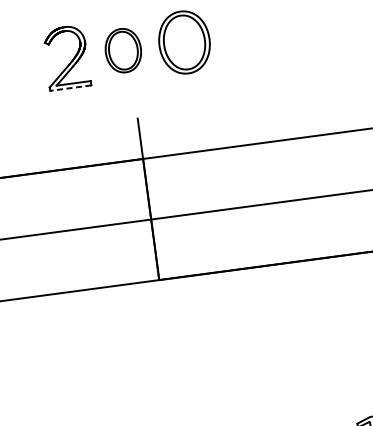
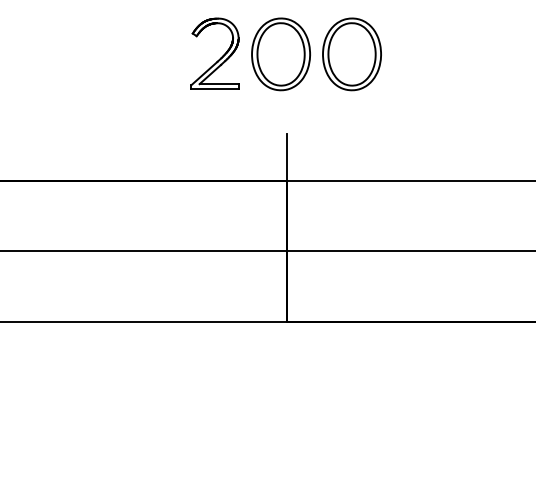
part: (122, 50) -> (280, 54), size x1.43
line: (71, 88) -> (215, 89), dashed -> solid

